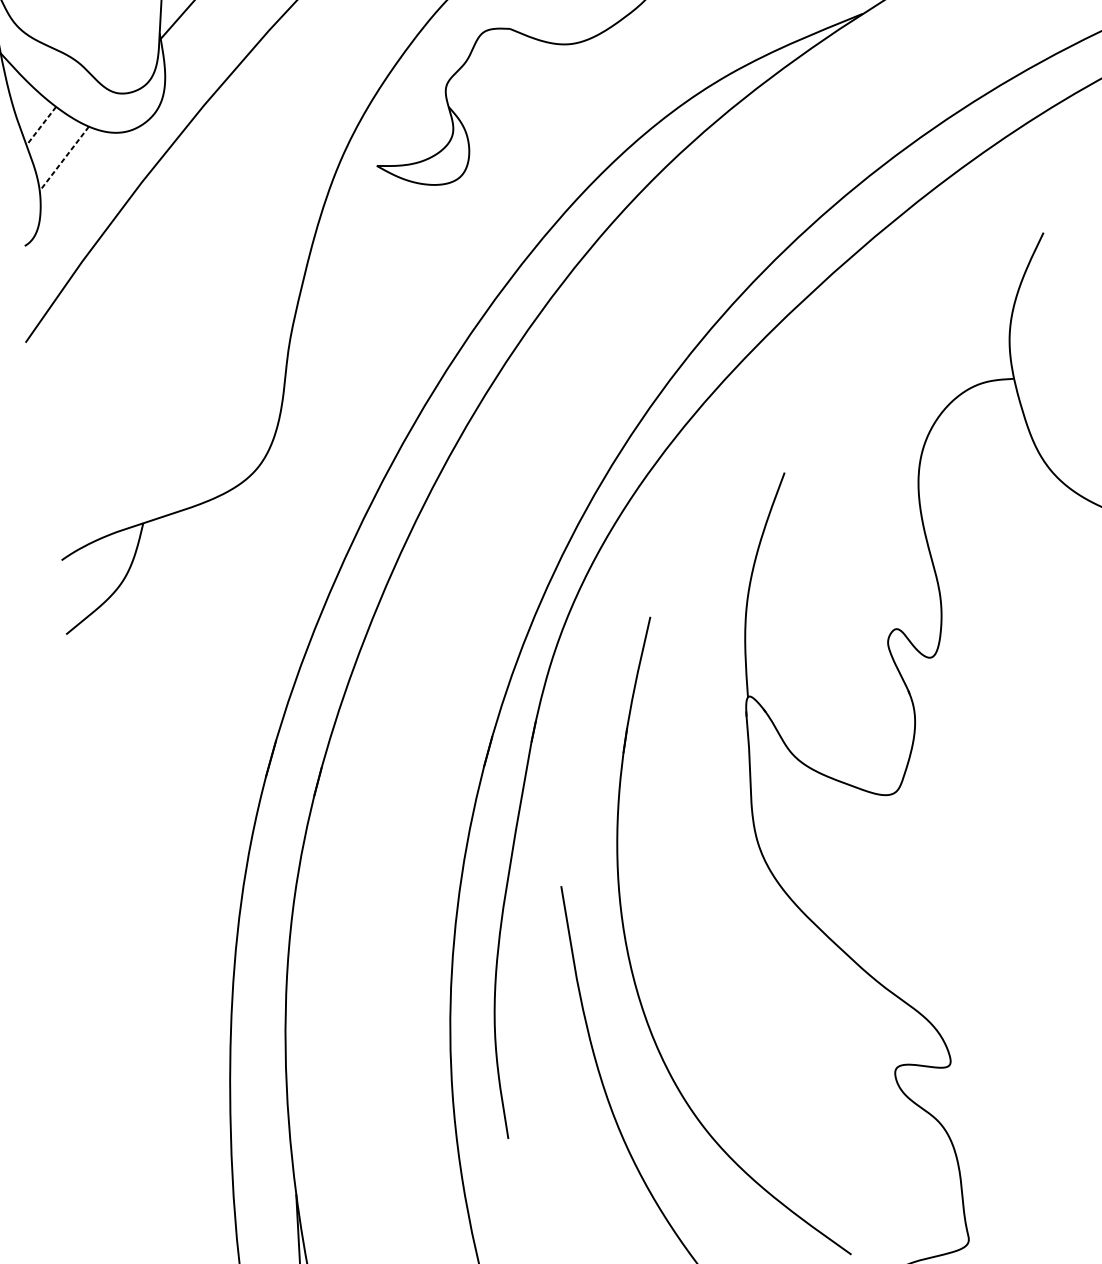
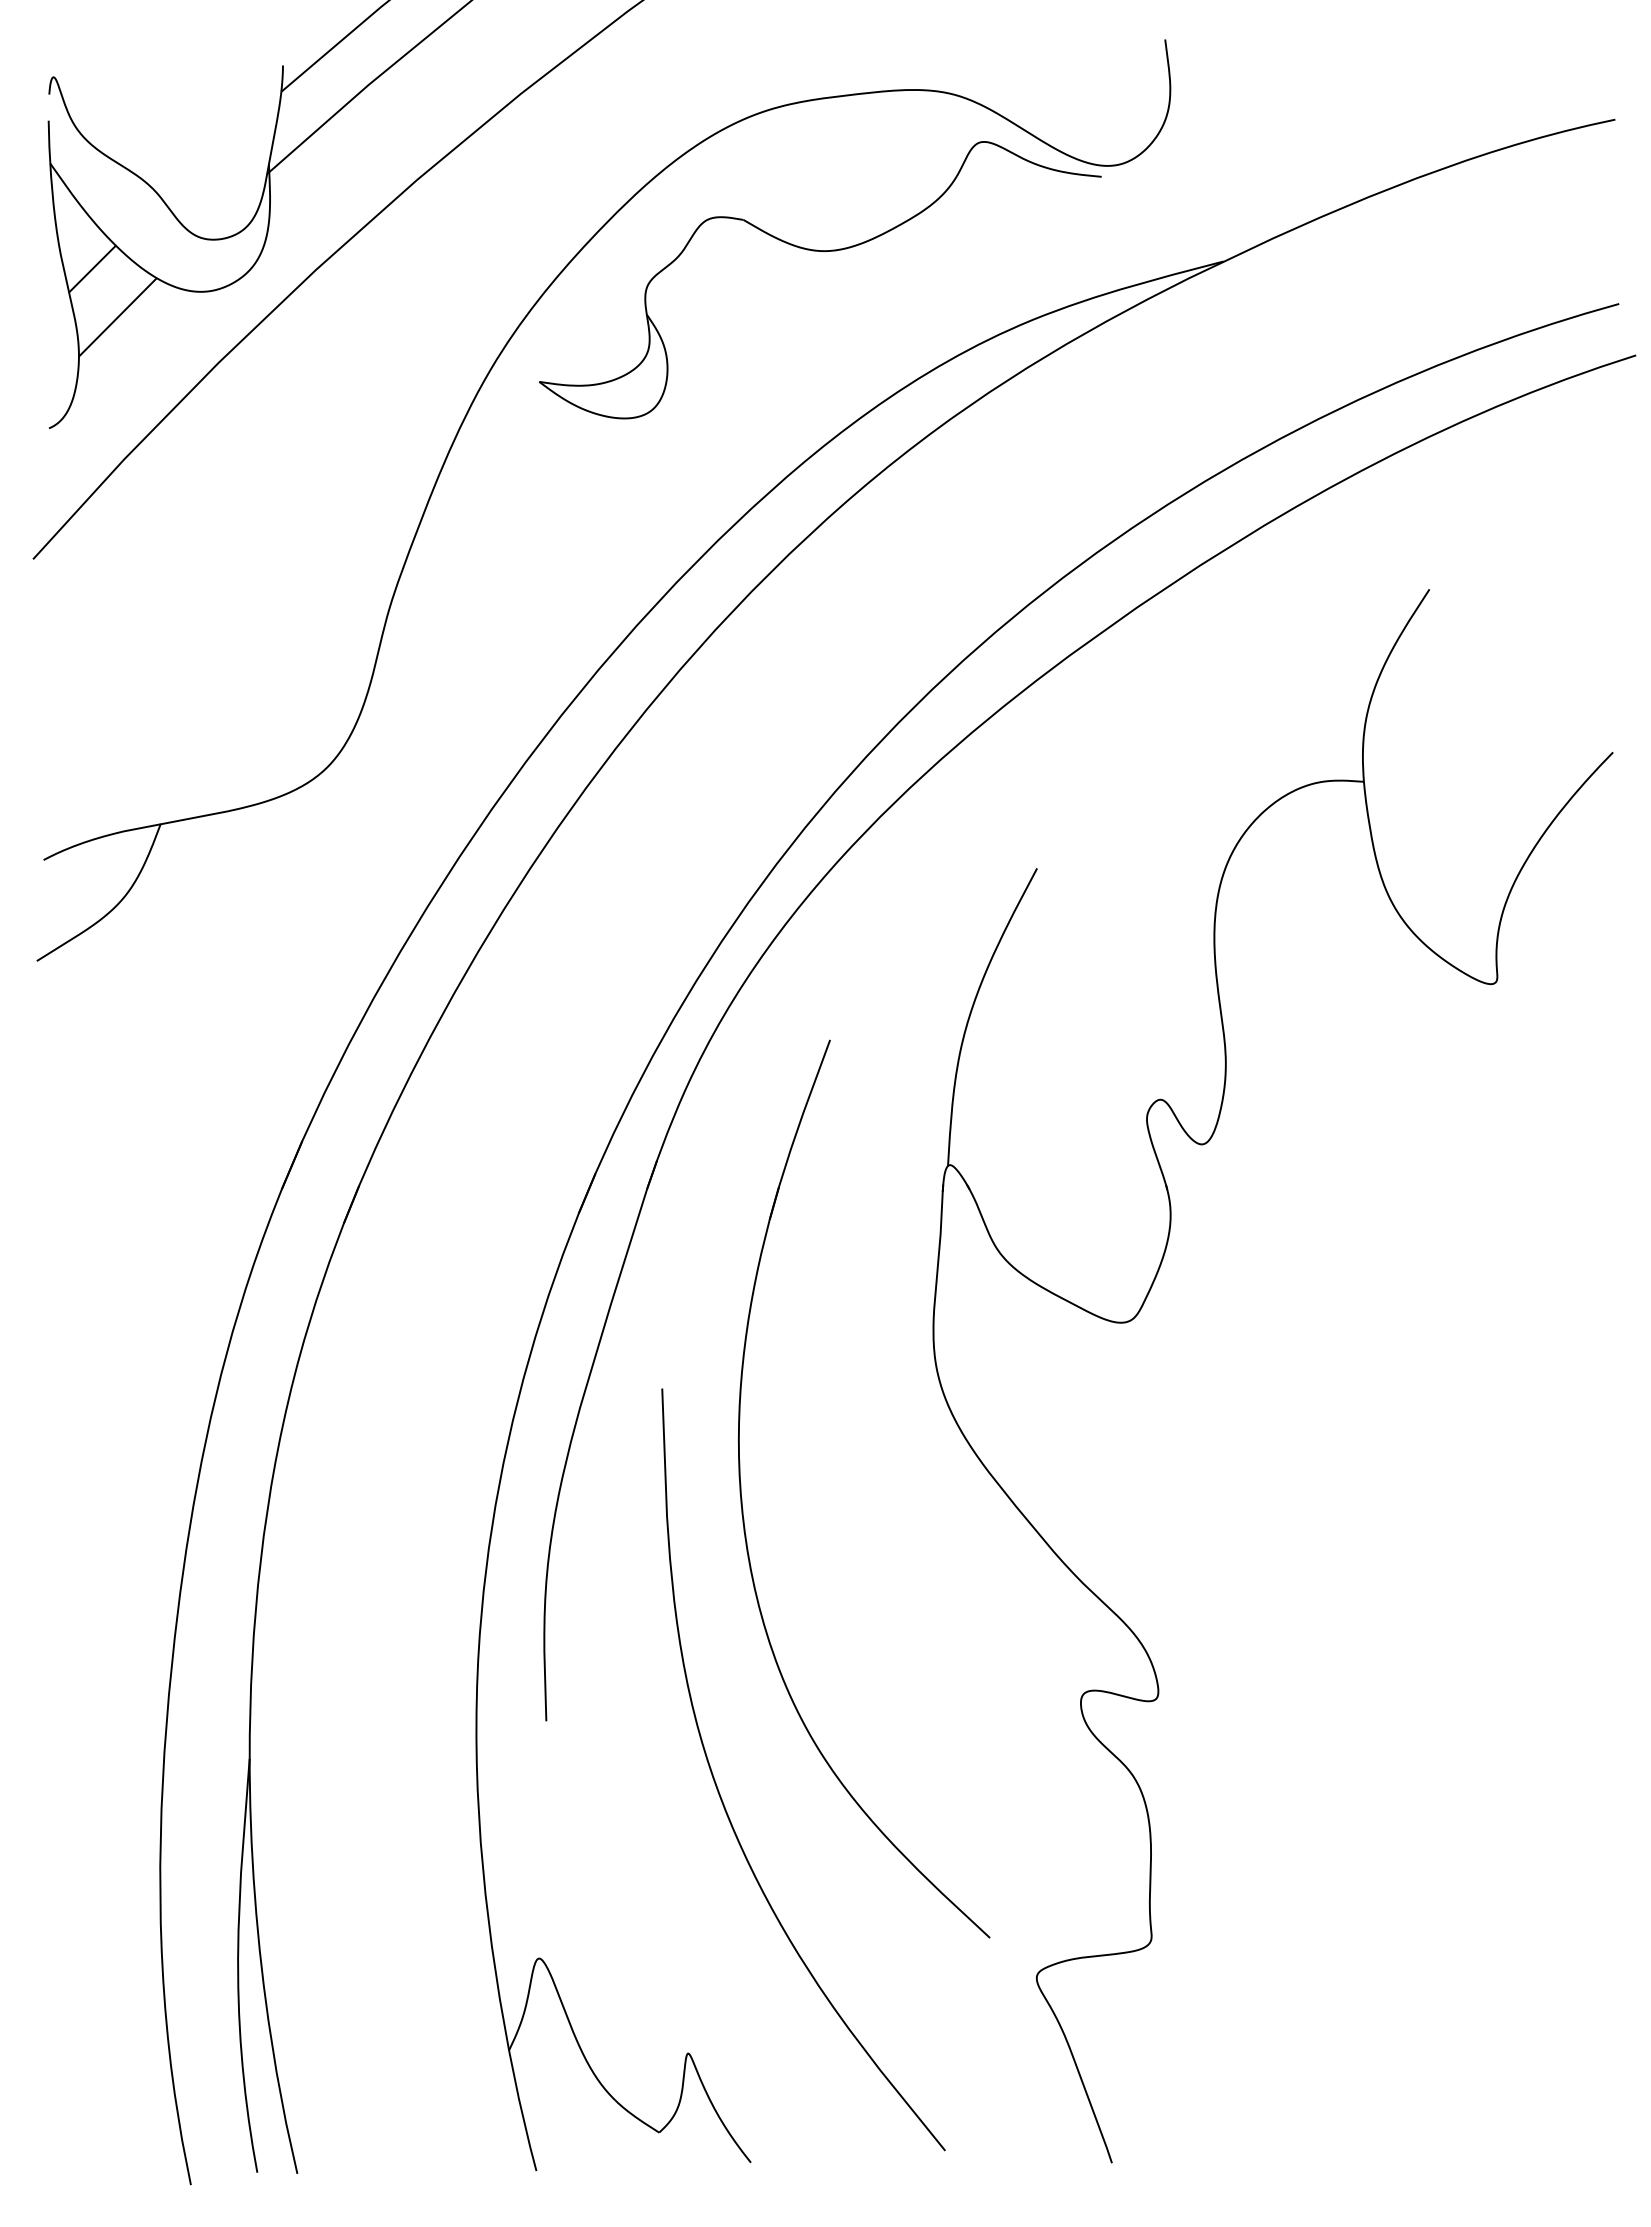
line: (41, 126) -> (92, 269), dashed -> solid
line: (64, 158) -> (117, 317), dashed -> solid

